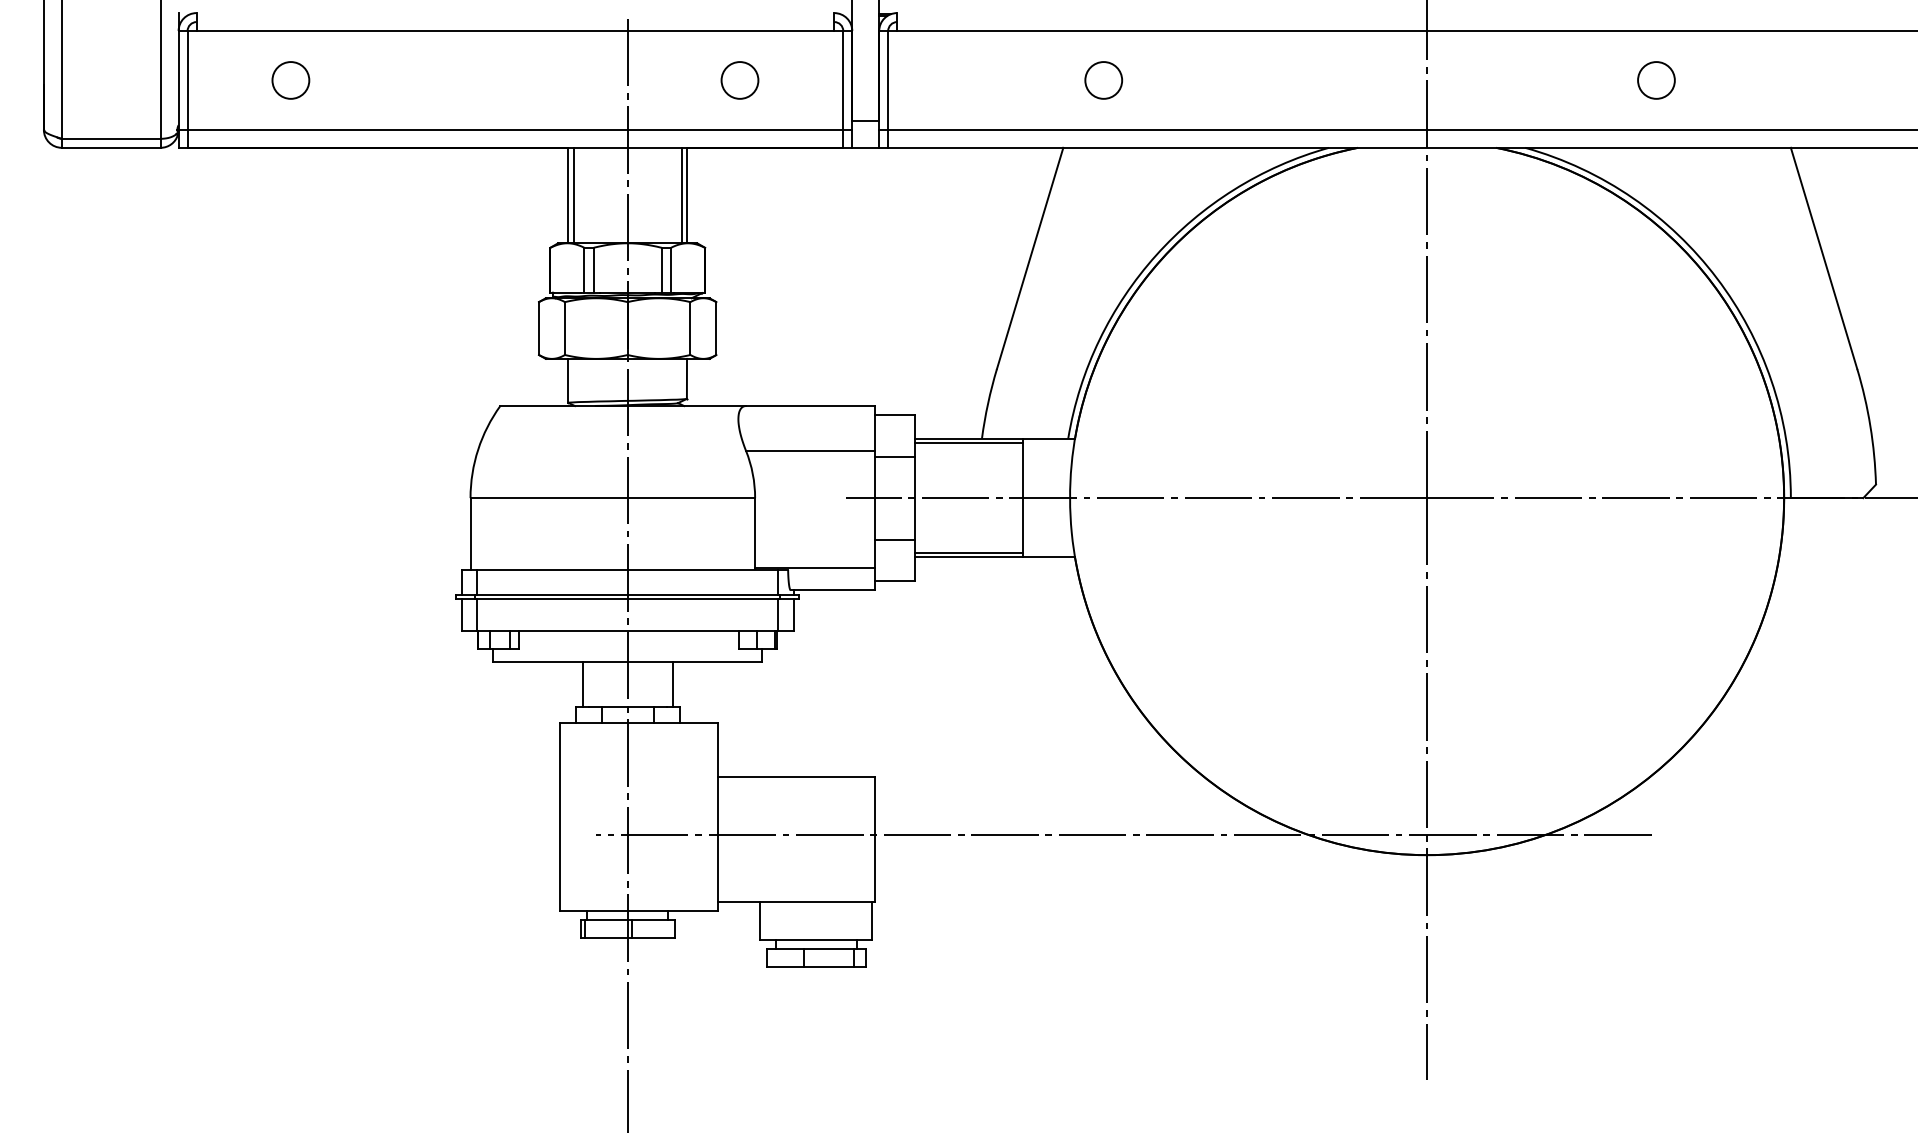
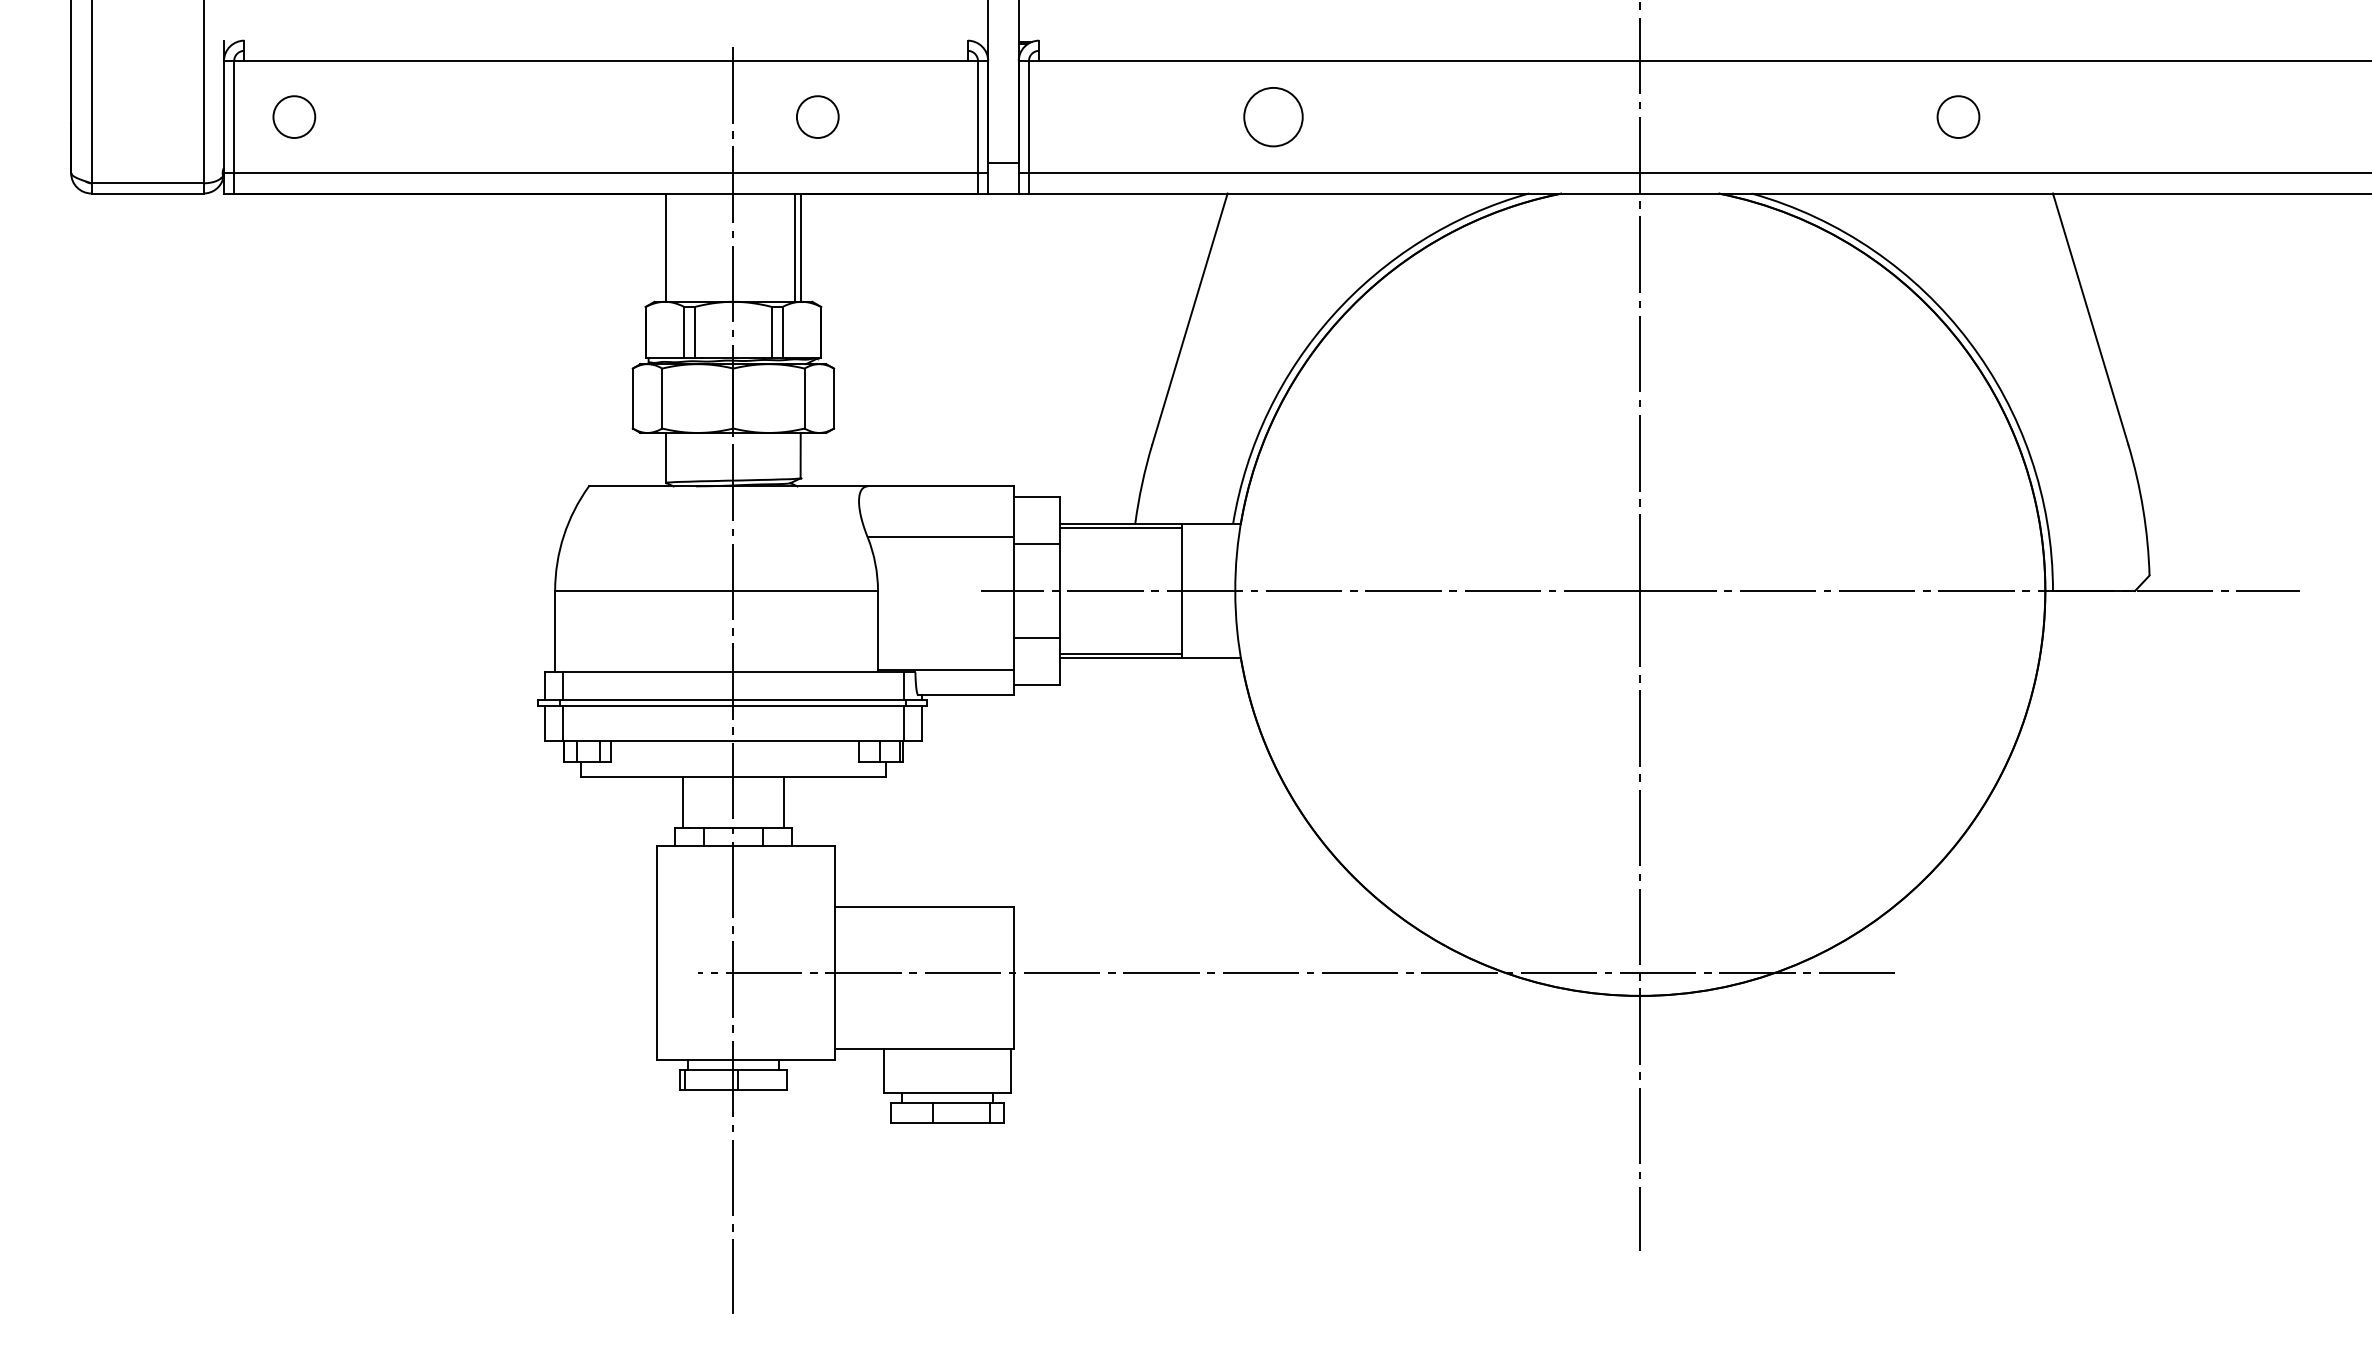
circle: (291, 79) -> (294, 116), moved
circle: (739, 79) -> (817, 116), moved
circle: (1103, 79) -> (1273, 116), size x1.4
circle: (1656, 79) -> (1958, 116), moved
line: (573, 195) -> (672, 247), removed

